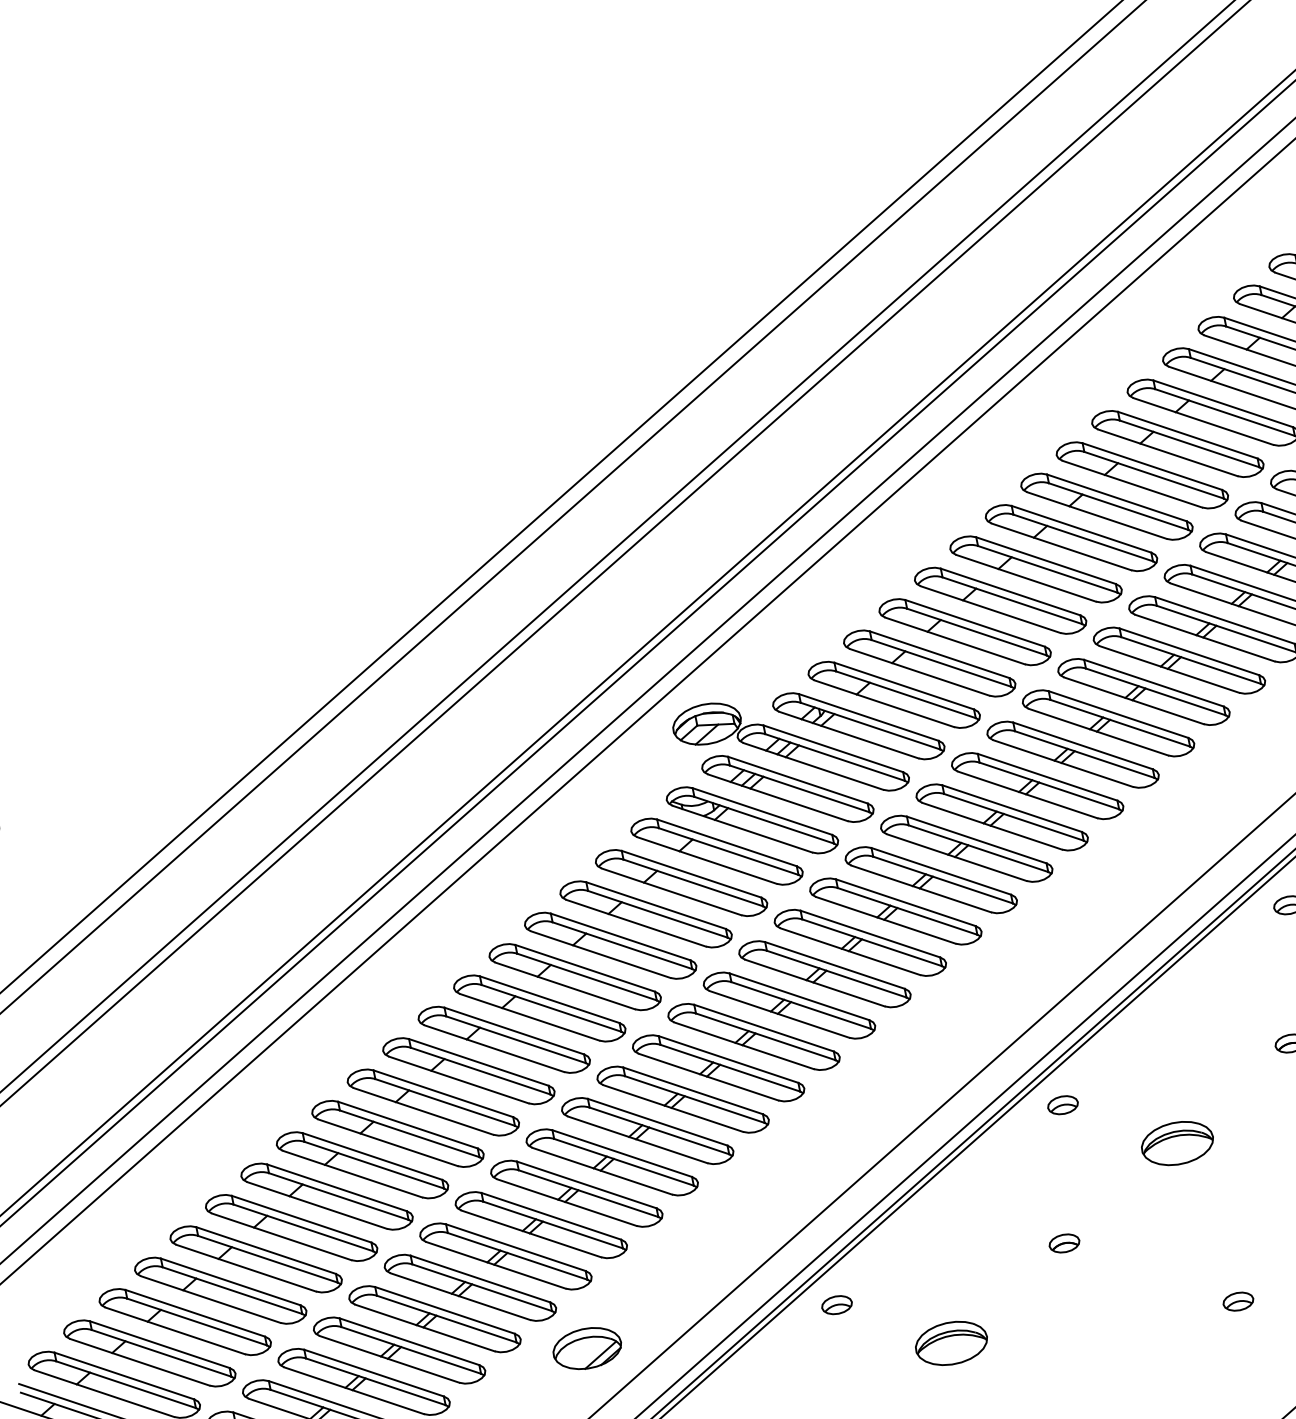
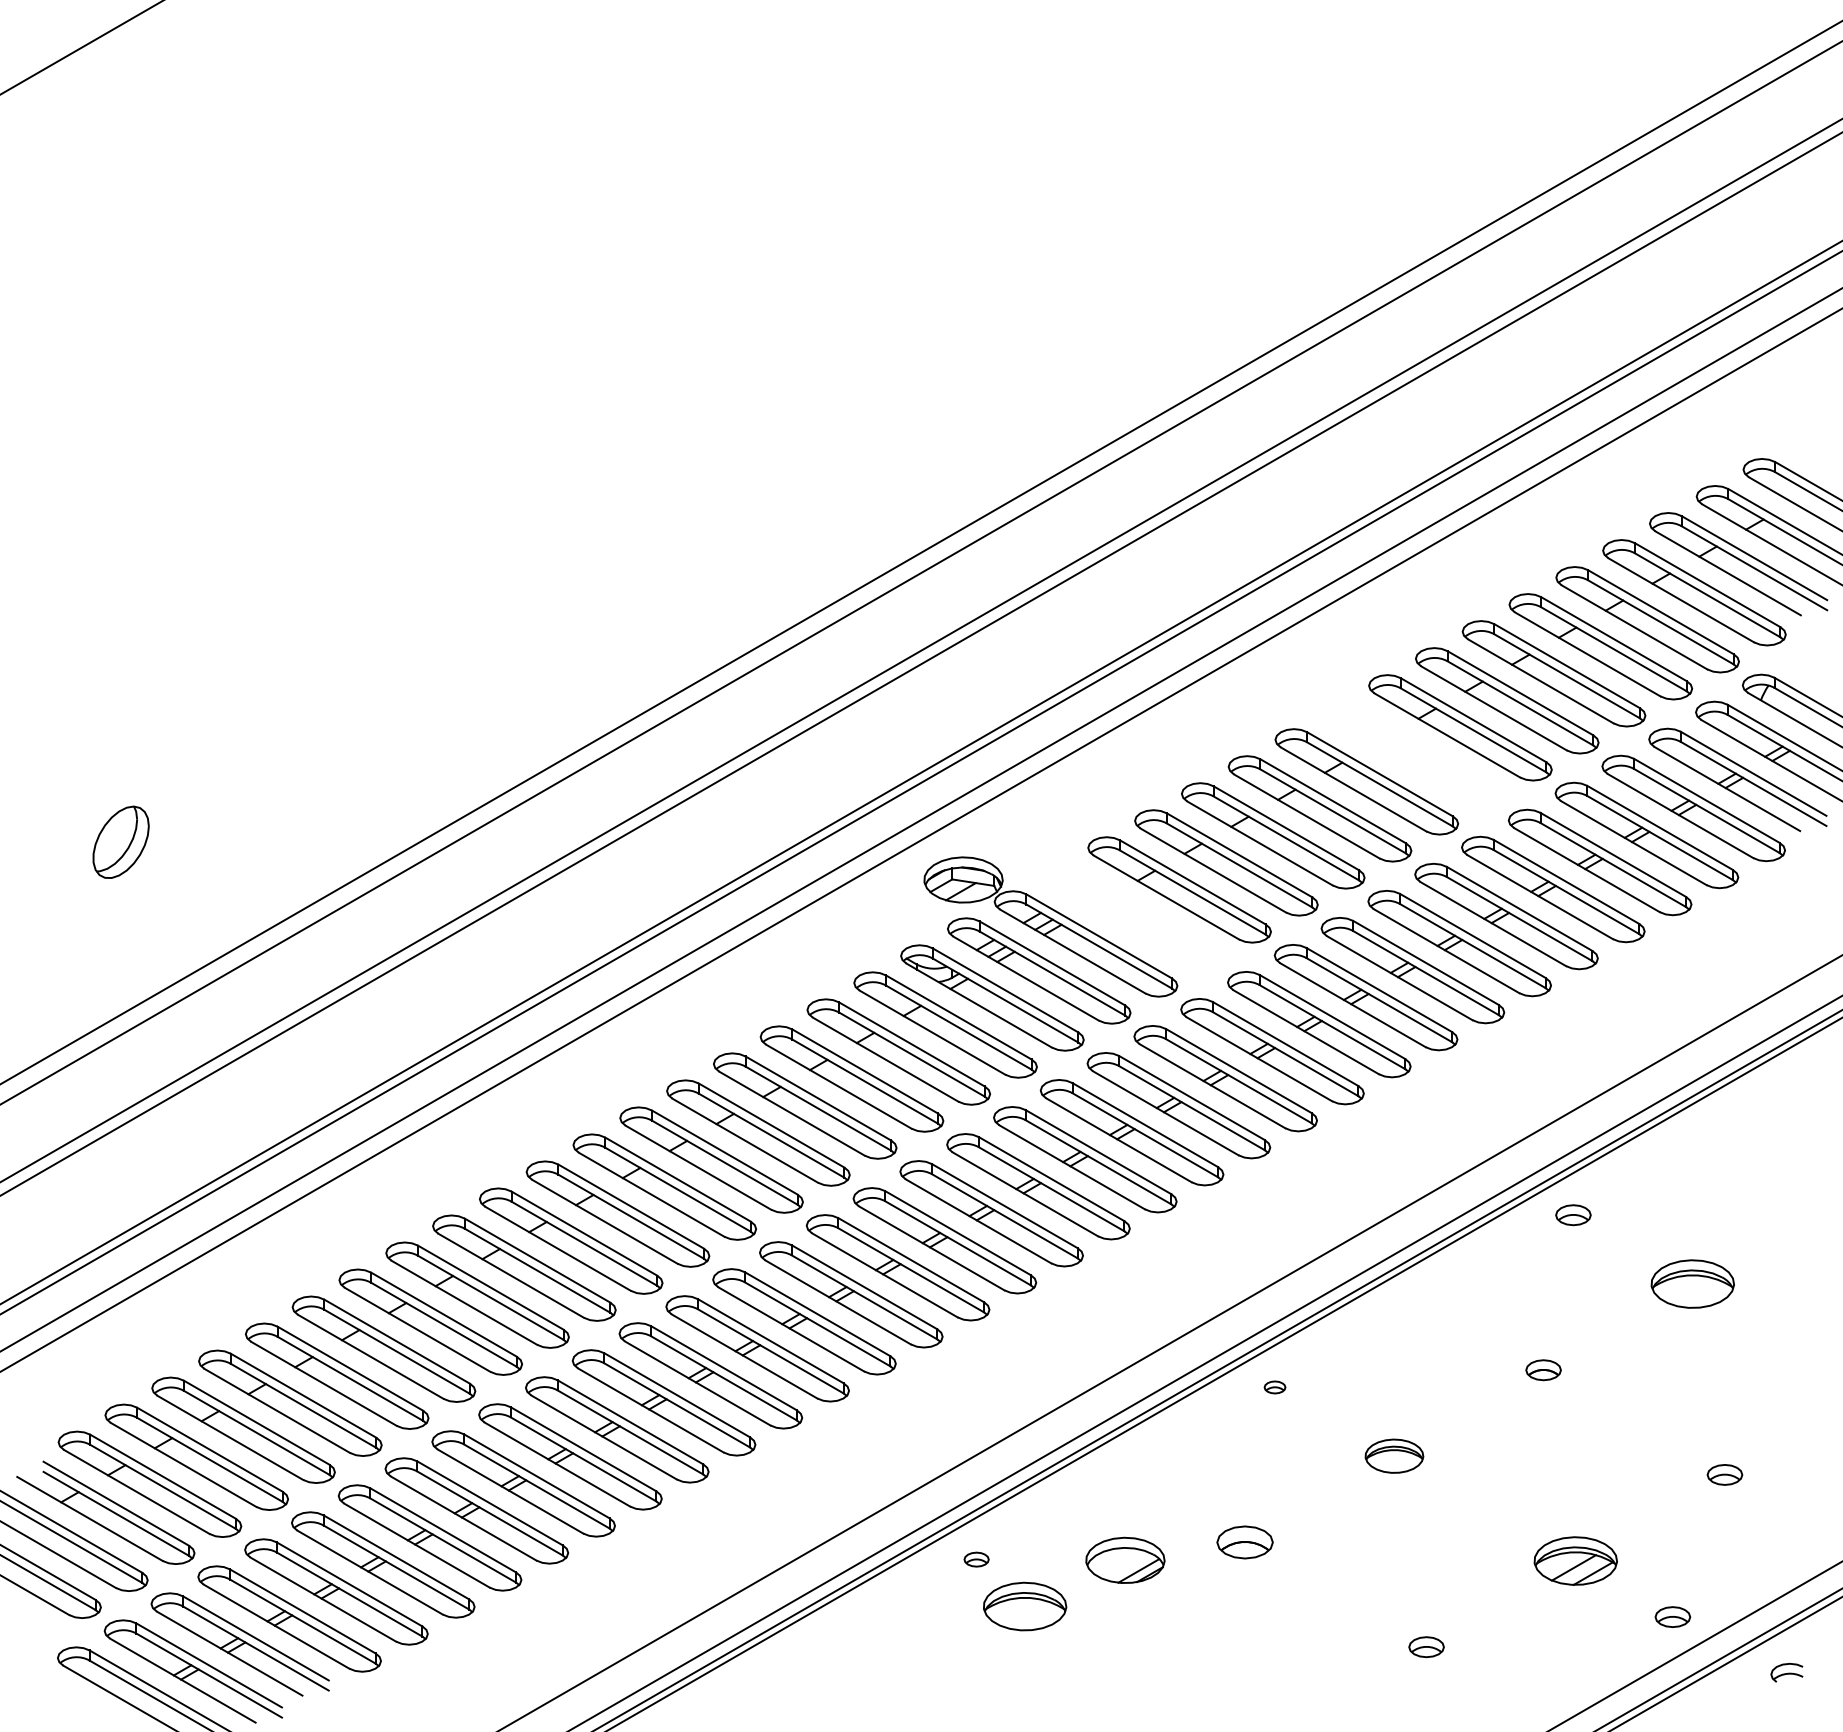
part: (1071, 537) -> (1413, 754), removed
part: (858, 725) -> (1132, 916), removed
part: (1062, 1105) -> (1274, 1387), size x0.6
part: (1177, 1142) -> (1394, 1455), size x0.7
part: (1064, 1243) -> (1245, 1542), size x1.6
part: (836, 1305) -> (976, 1559), size x0.7
part: (951, 1343) -> (1025, 1606), moved
part: (587, 1347) -> (1125, 1559), moved

